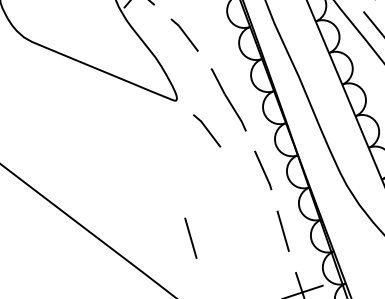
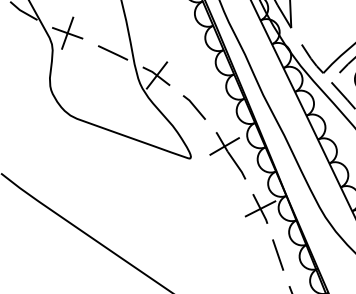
line: (221, 87) -> (224, 146), added
line: (205, 129) -> (214, 179), removed
line: (263, 169) -> (260, 208), added
line: (191, 237) -> (207, 263), removed

